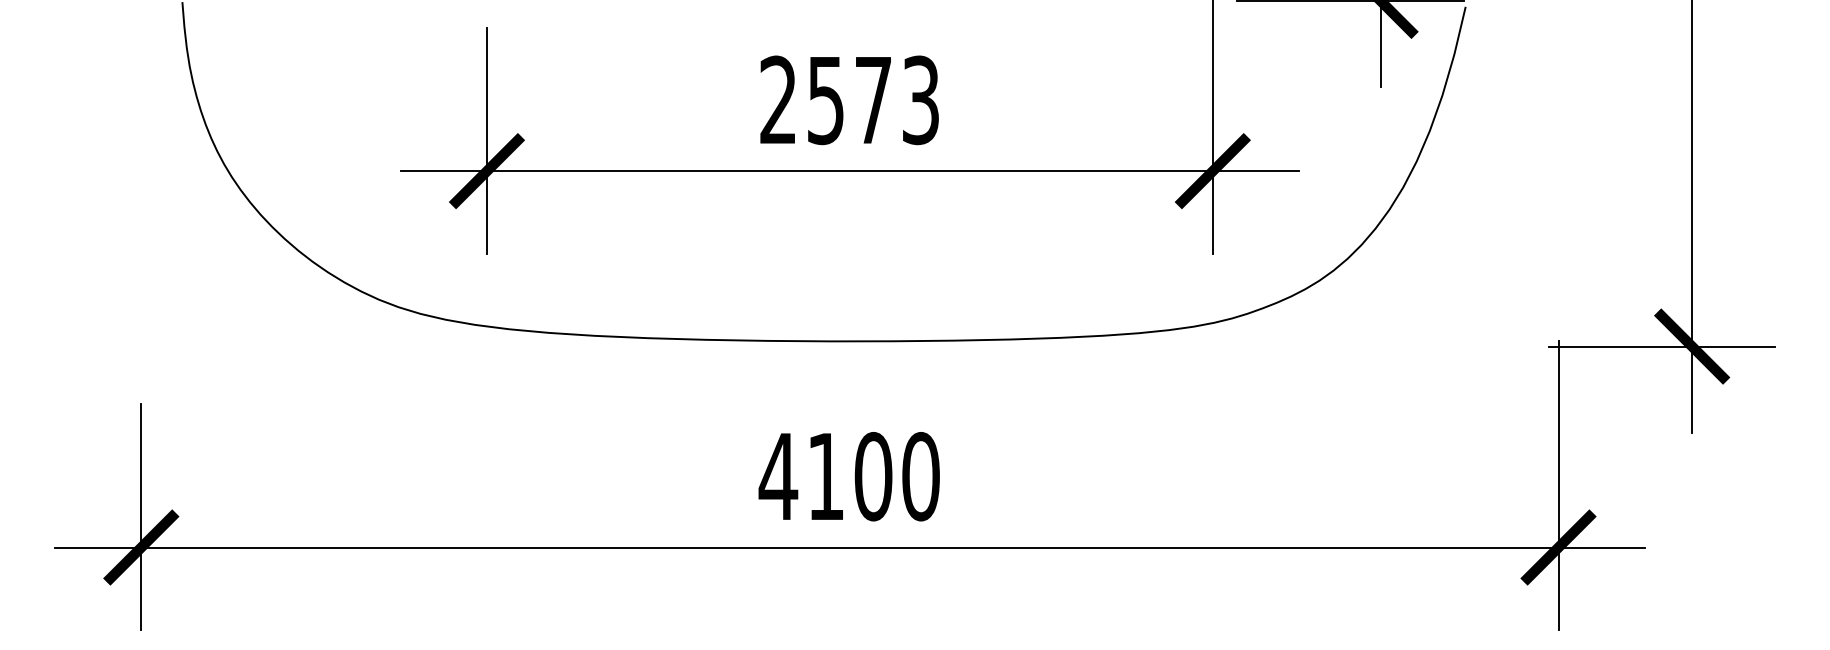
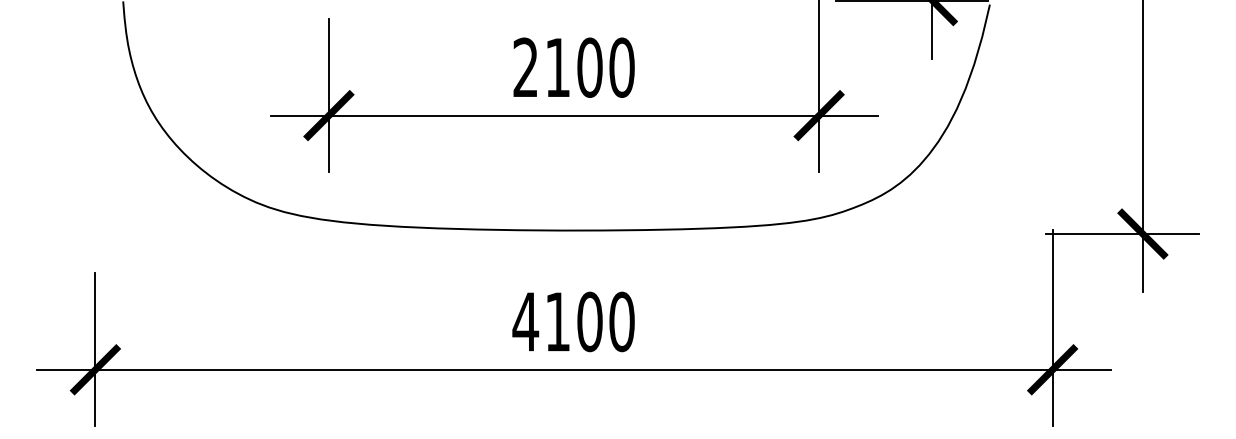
text: (872, 99) -> (589, 67), 2573 -> 2100

